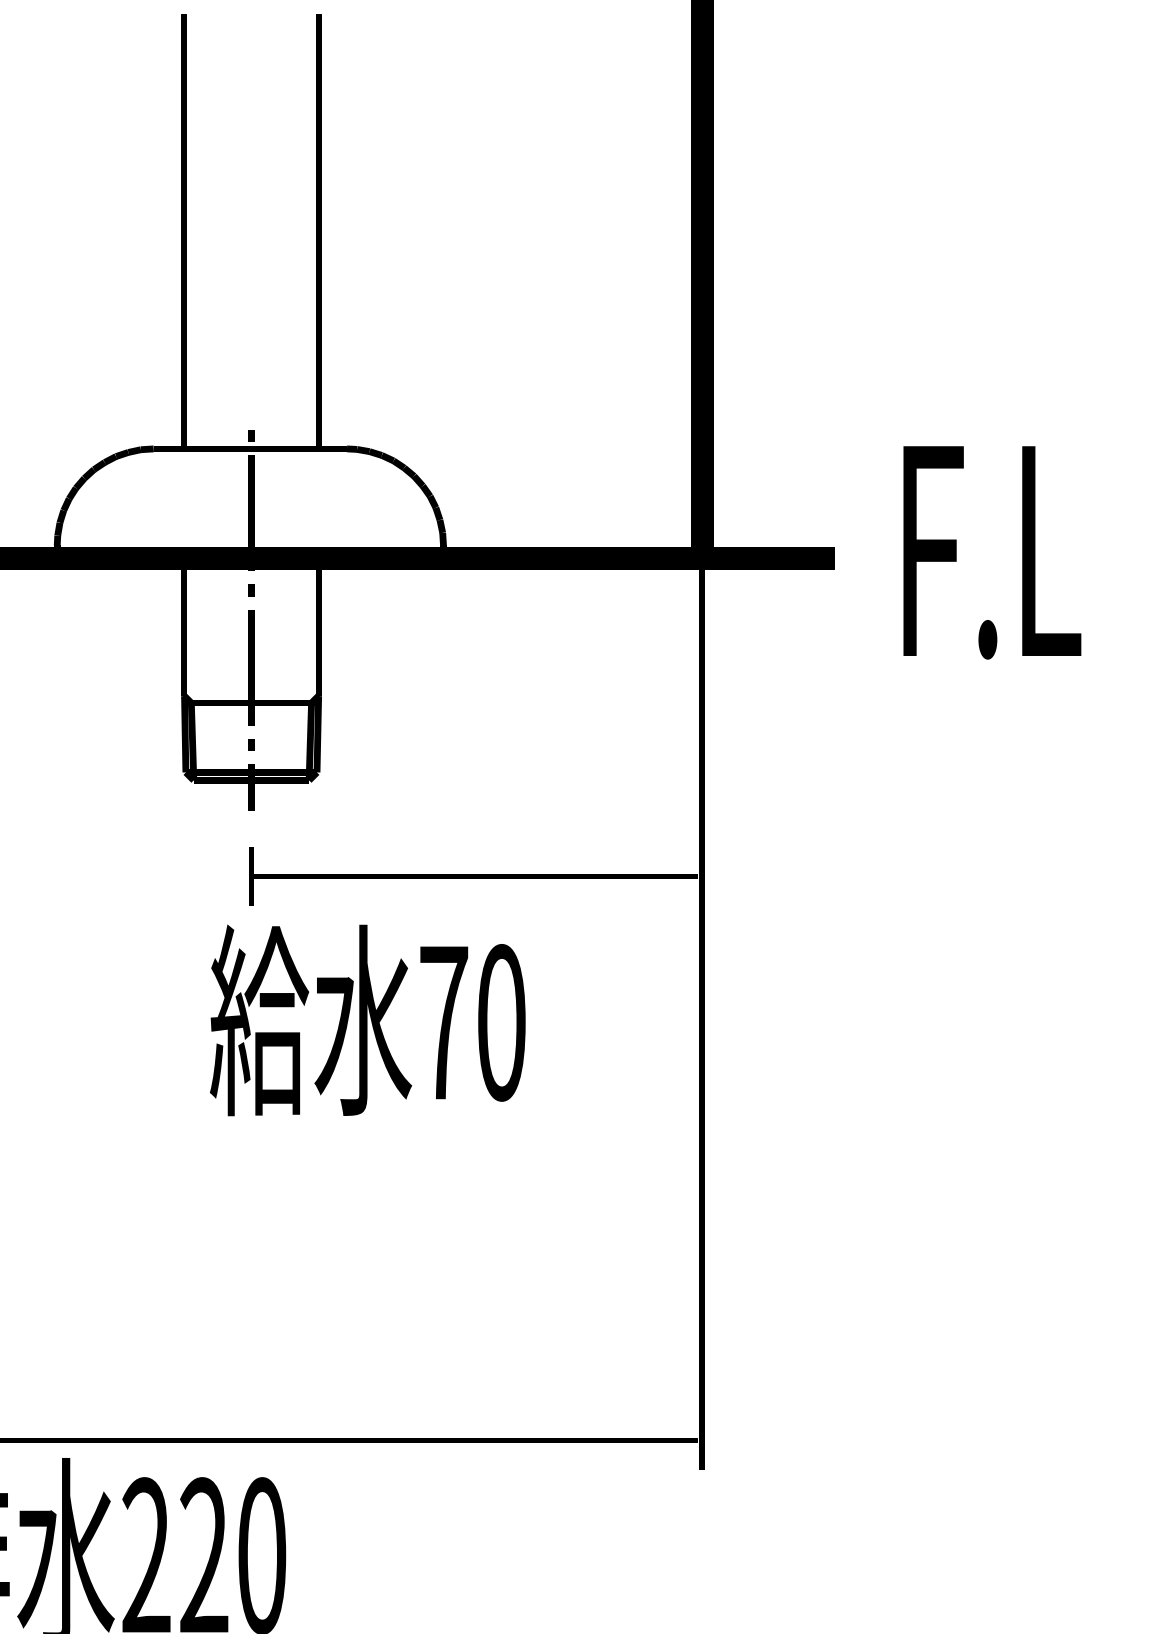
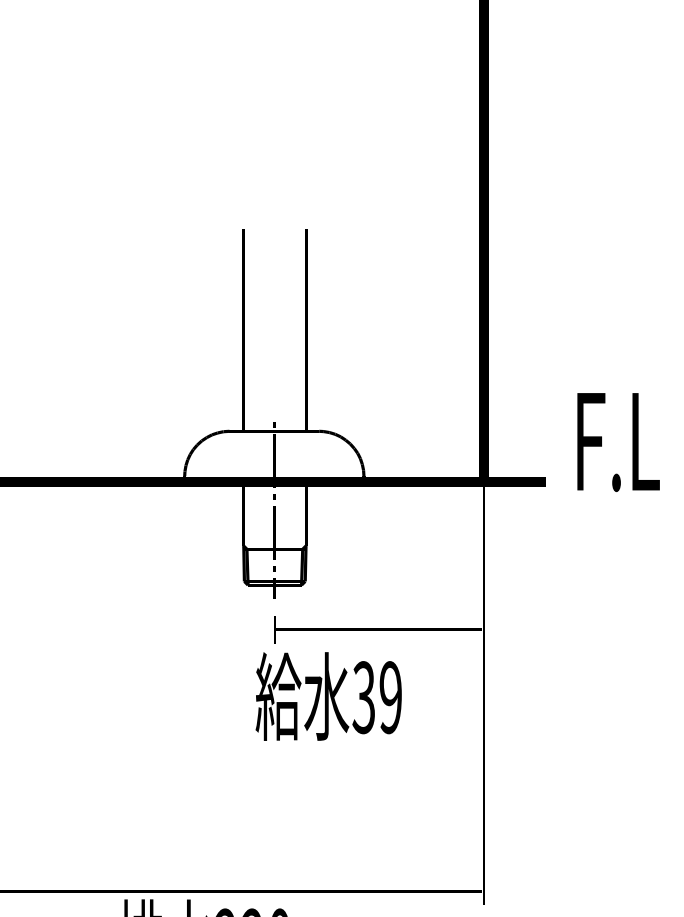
text: (992, 552) -> (618, 442), moved
text: (470, 1022) -> (376, 697), 70 -> 39

